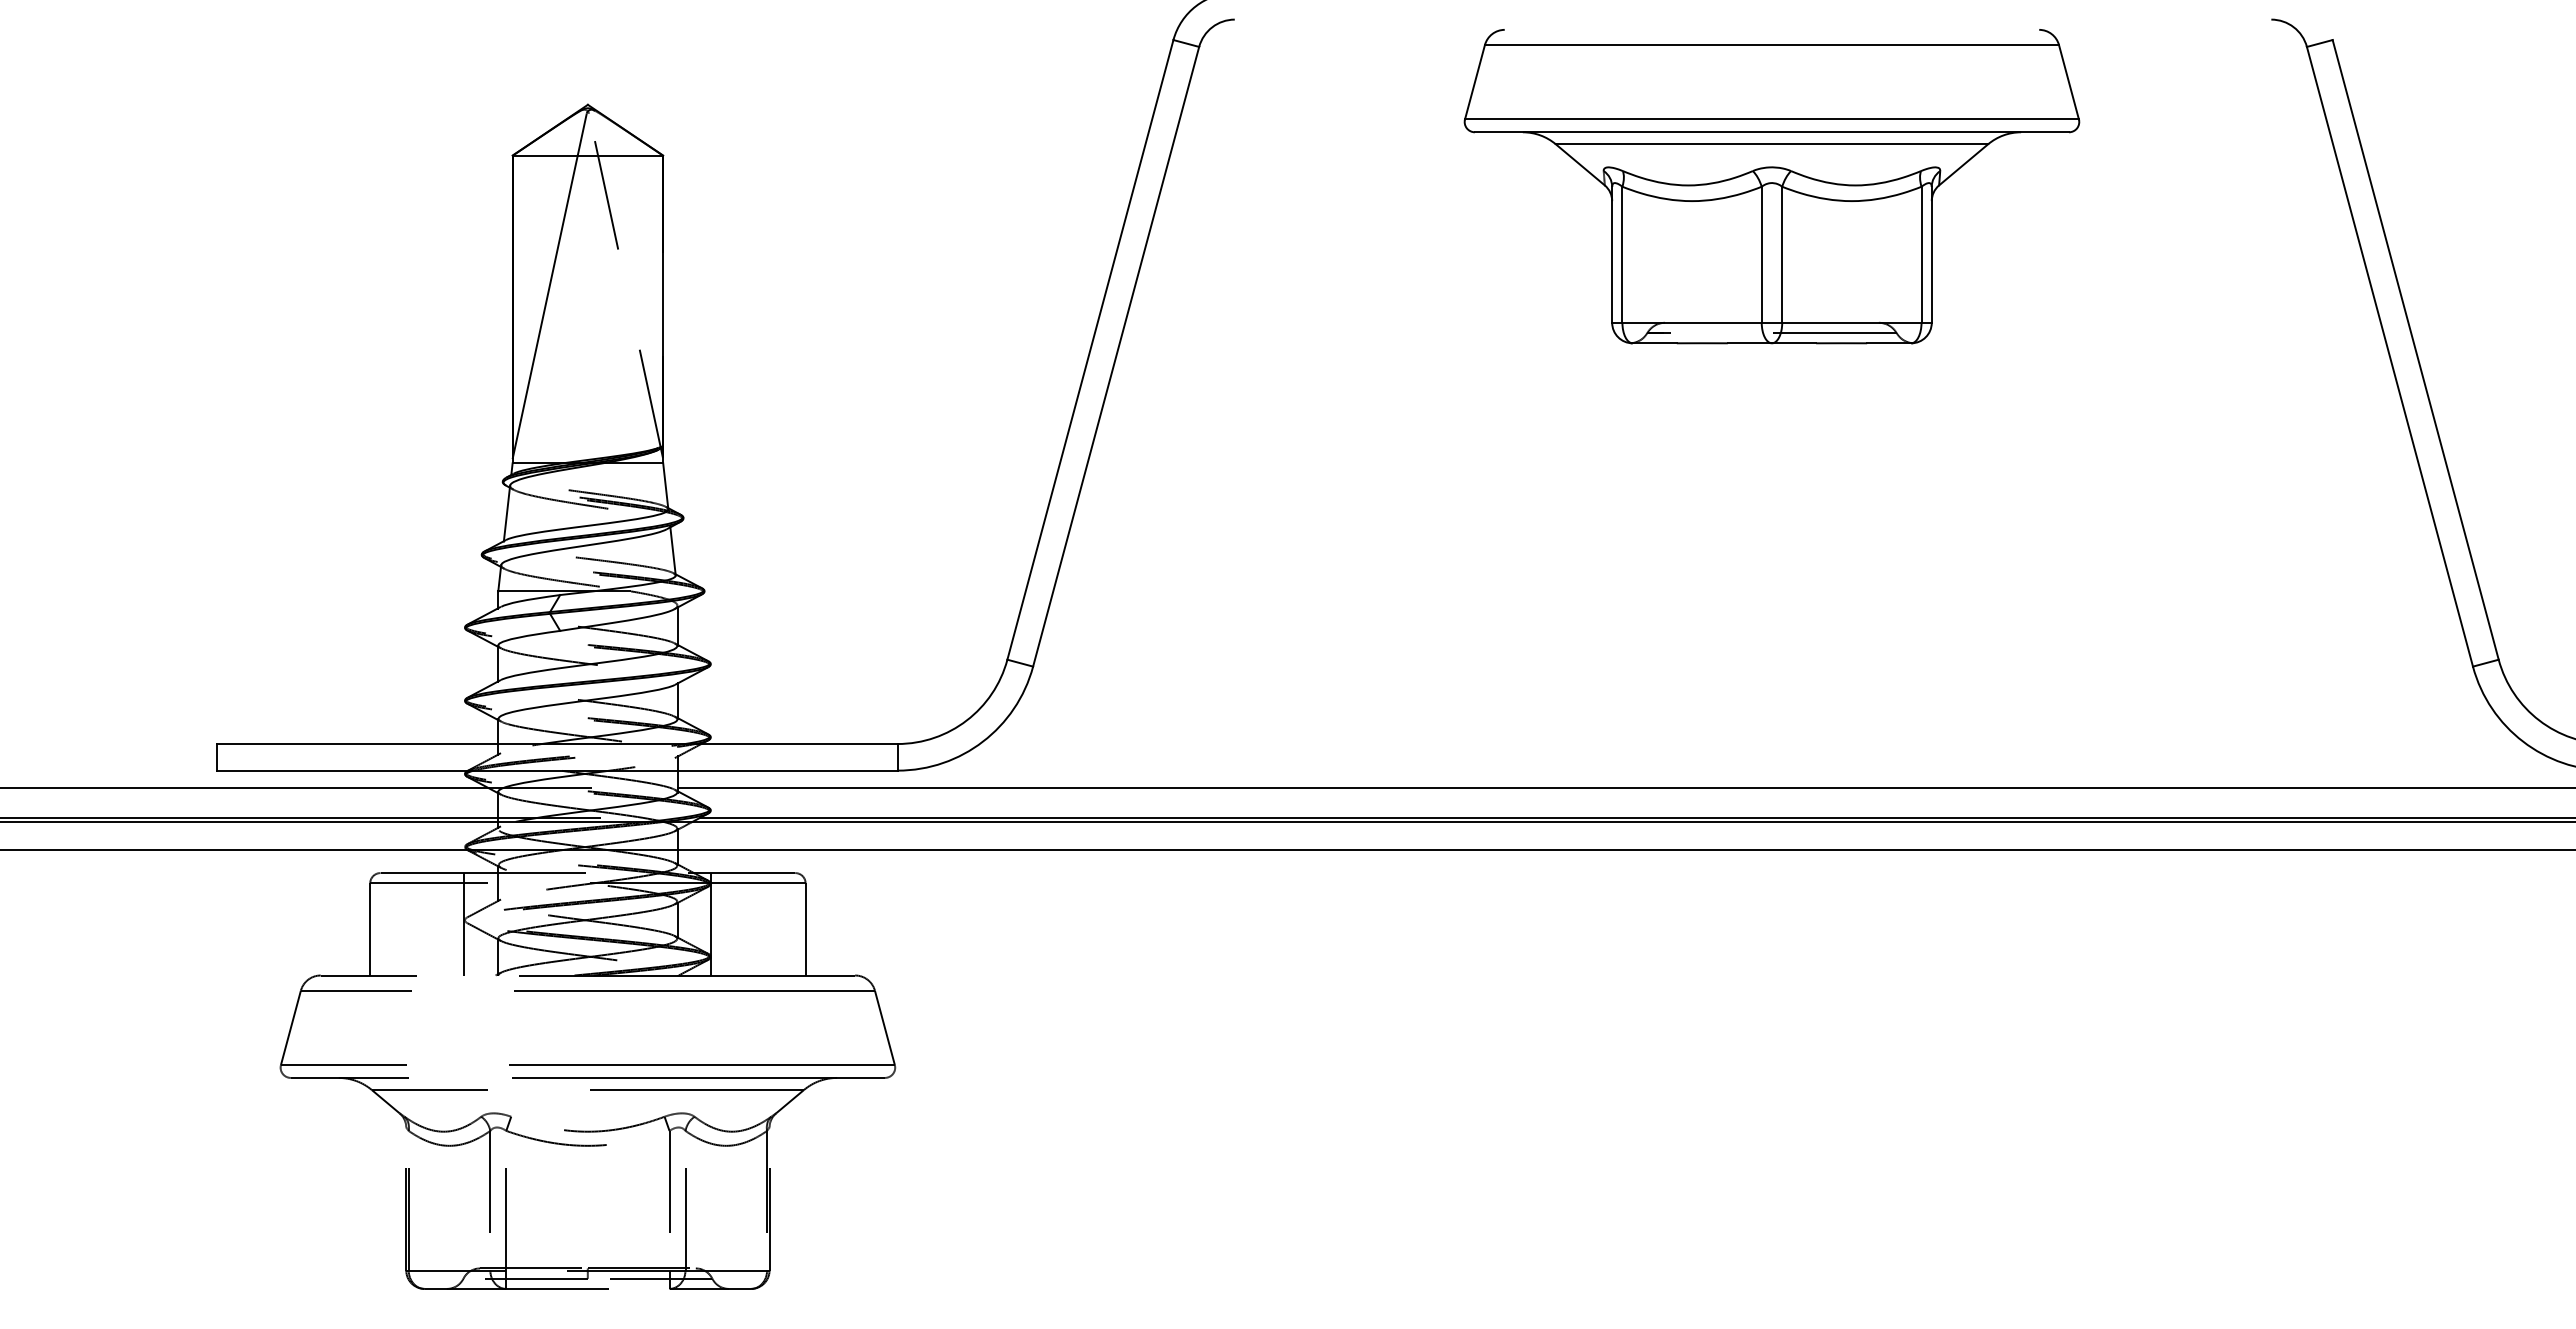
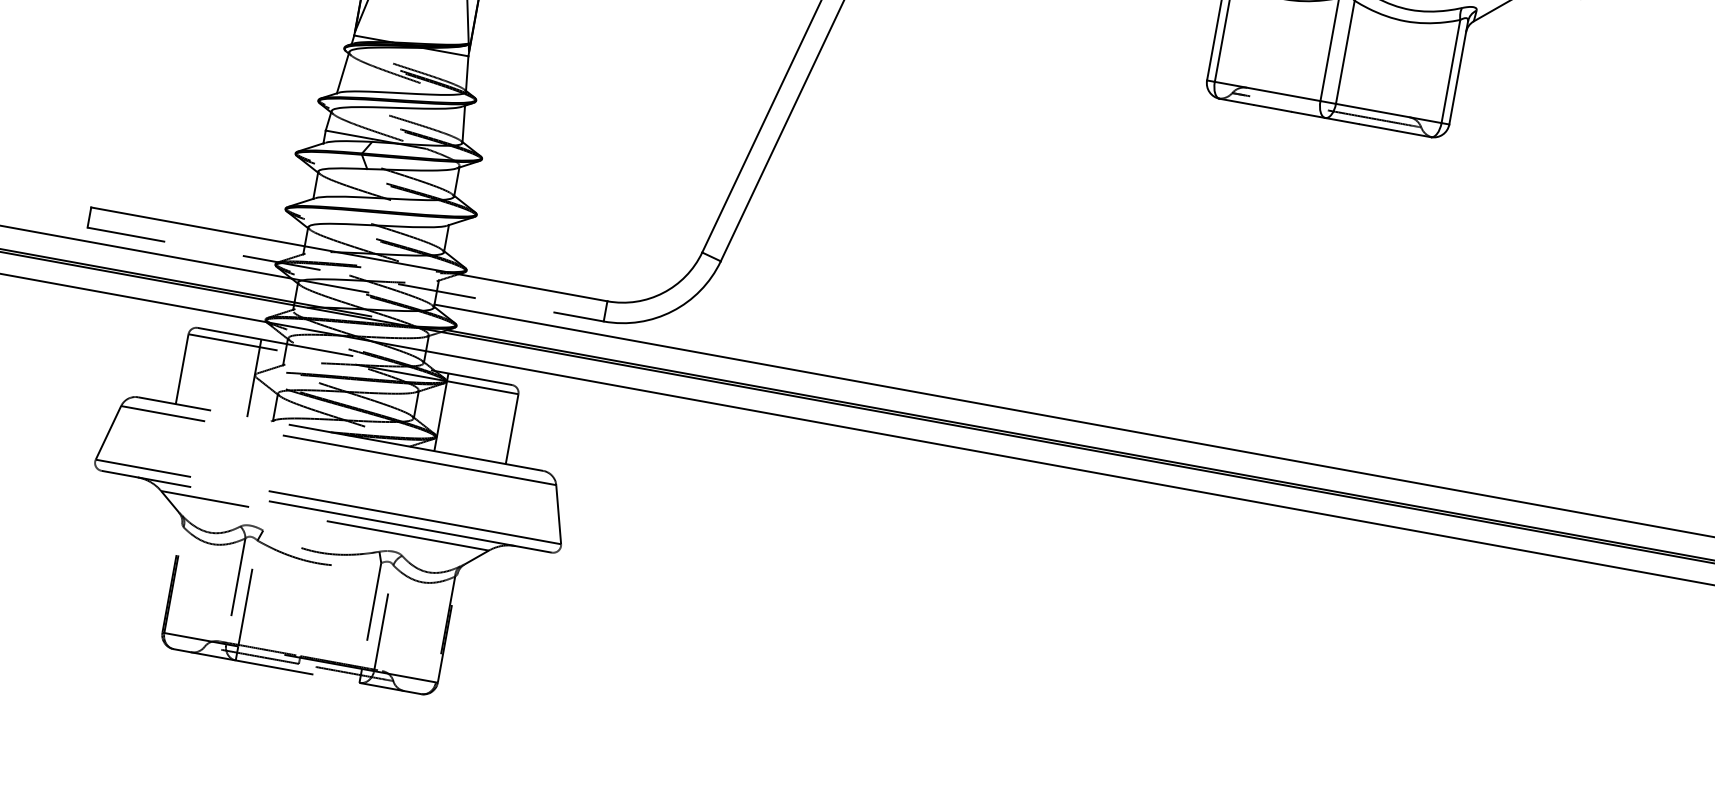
line: (557, 770) -> (345, 274), solid -> dashed

